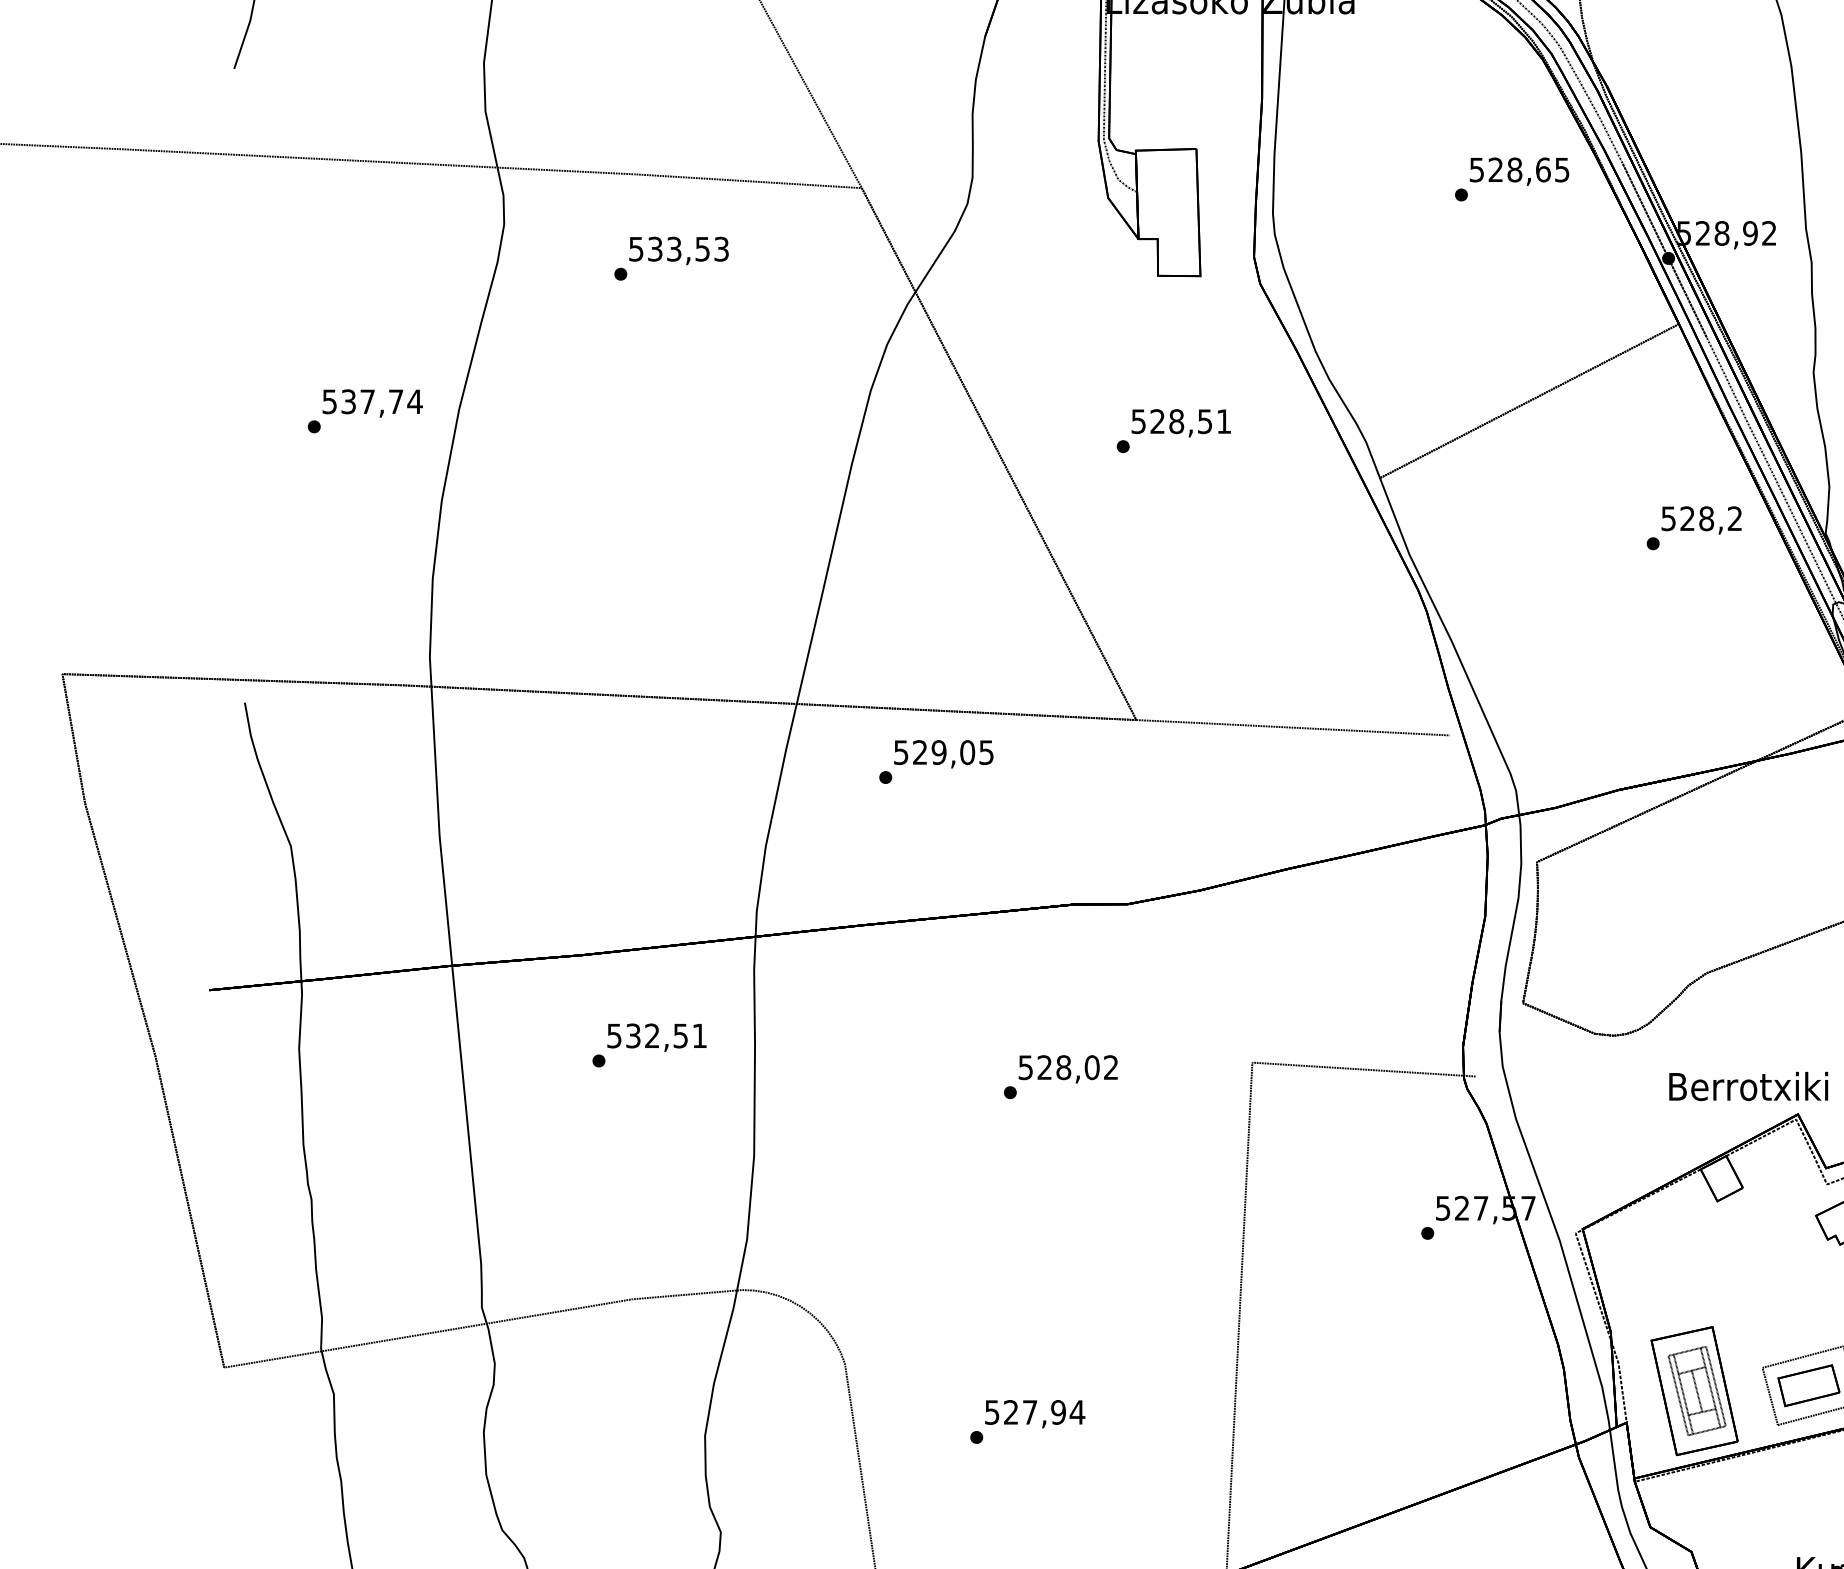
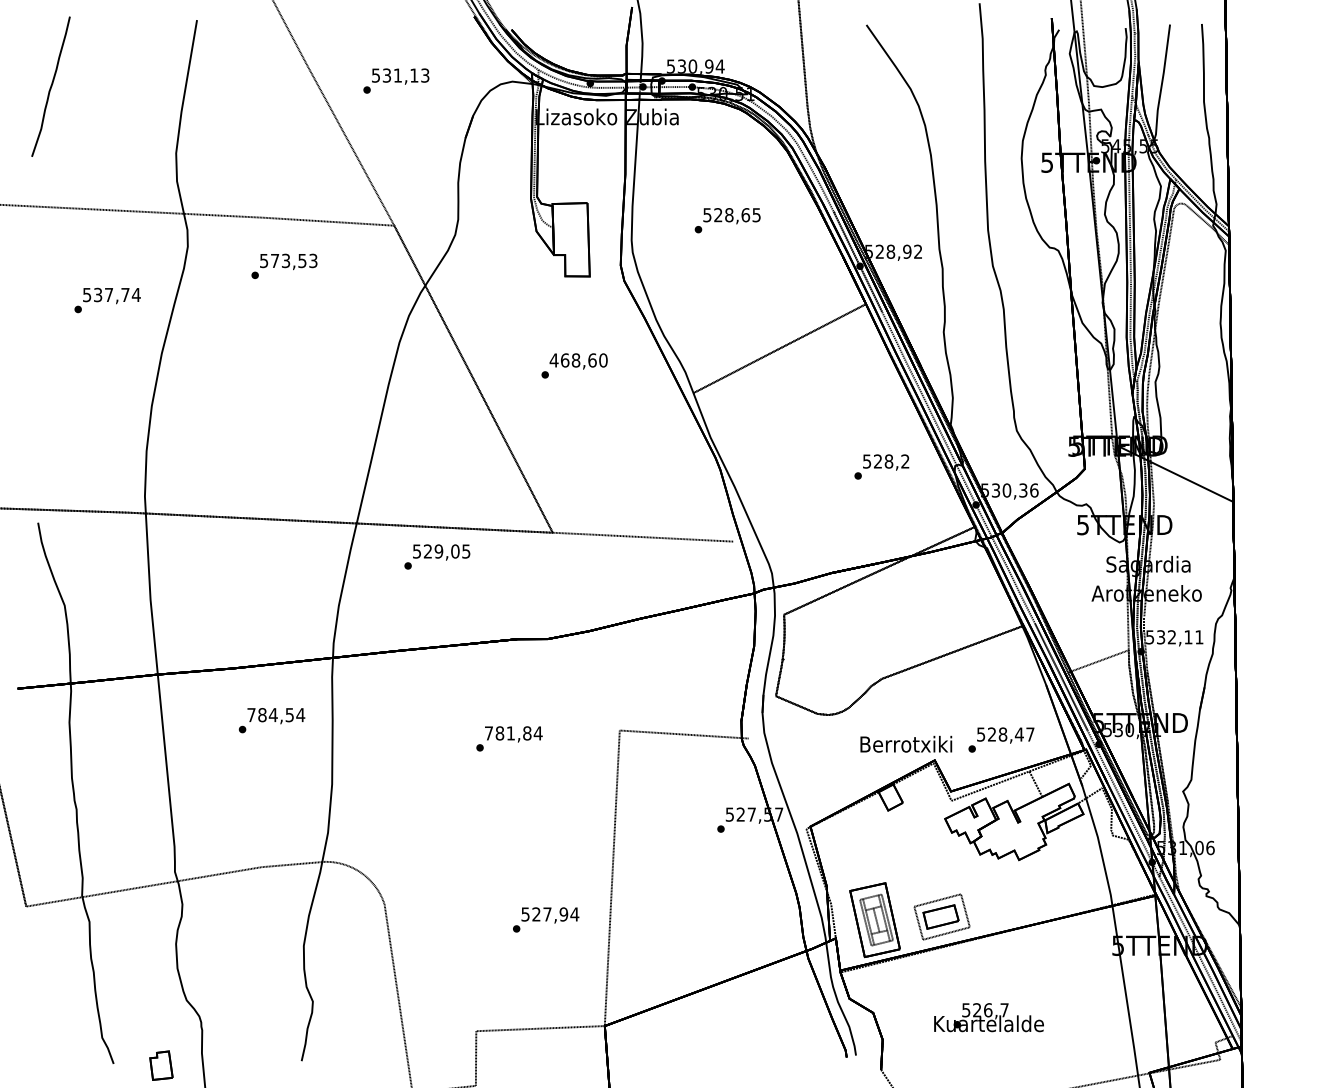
text: (1511, 179) -> (727, 220), moved
text: (656, 248) -> (275, 260), 533,53 -> 573,53
text: (365, 411) -> (107, 300), moved
text: (1180, 421) -> (578, 360), 528,51 -> 468,60
text: (1693, 527) -> (881, 466), moved
text: (657, 1036) -> (276, 715), 532,51 -> 784,54
text: (1068, 1067) -> (513, 733), 528,02 -> 781,84
text: (1028, 1421) -> (546, 919), moved

